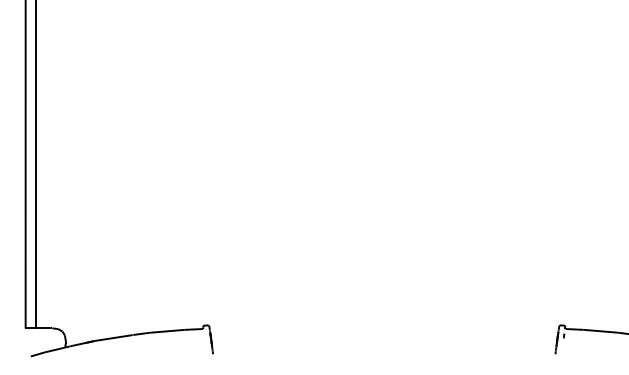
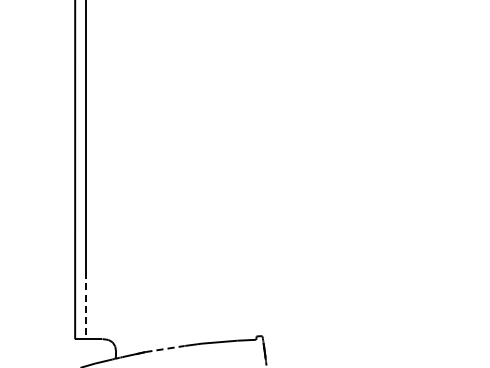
line: (36, 295) -> (86, 305), solid -> dashed
line: (113, 337) -> (164, 348), solid -> dashed

